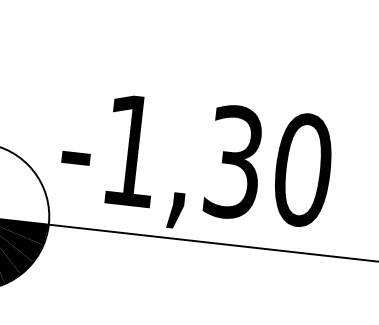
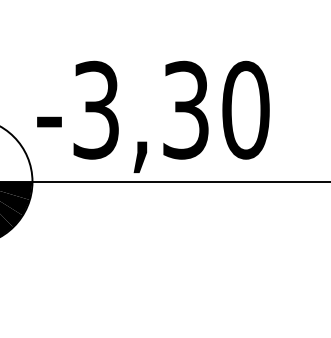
text: (130, 149) -> (95, 109), -1,30 -> -3,30

